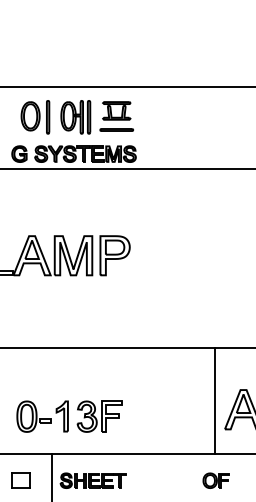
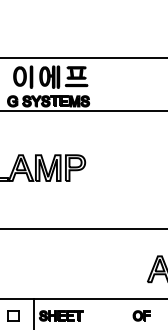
line: (215, 400) -> (141, 263), removed
part: (69, 416) -> (45, 273), removed

